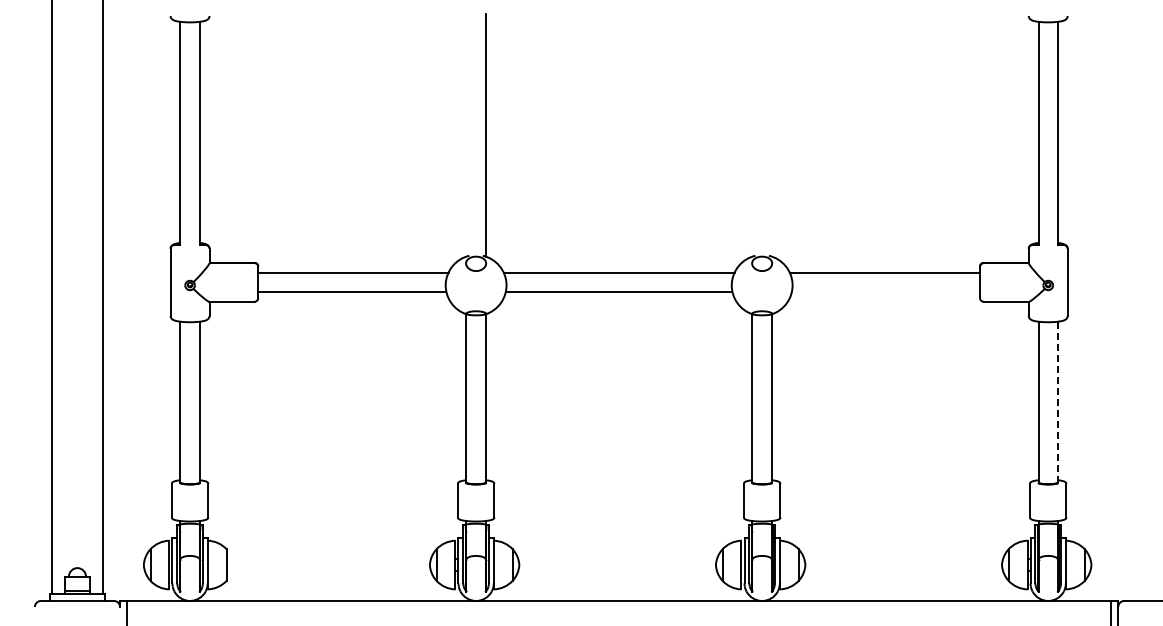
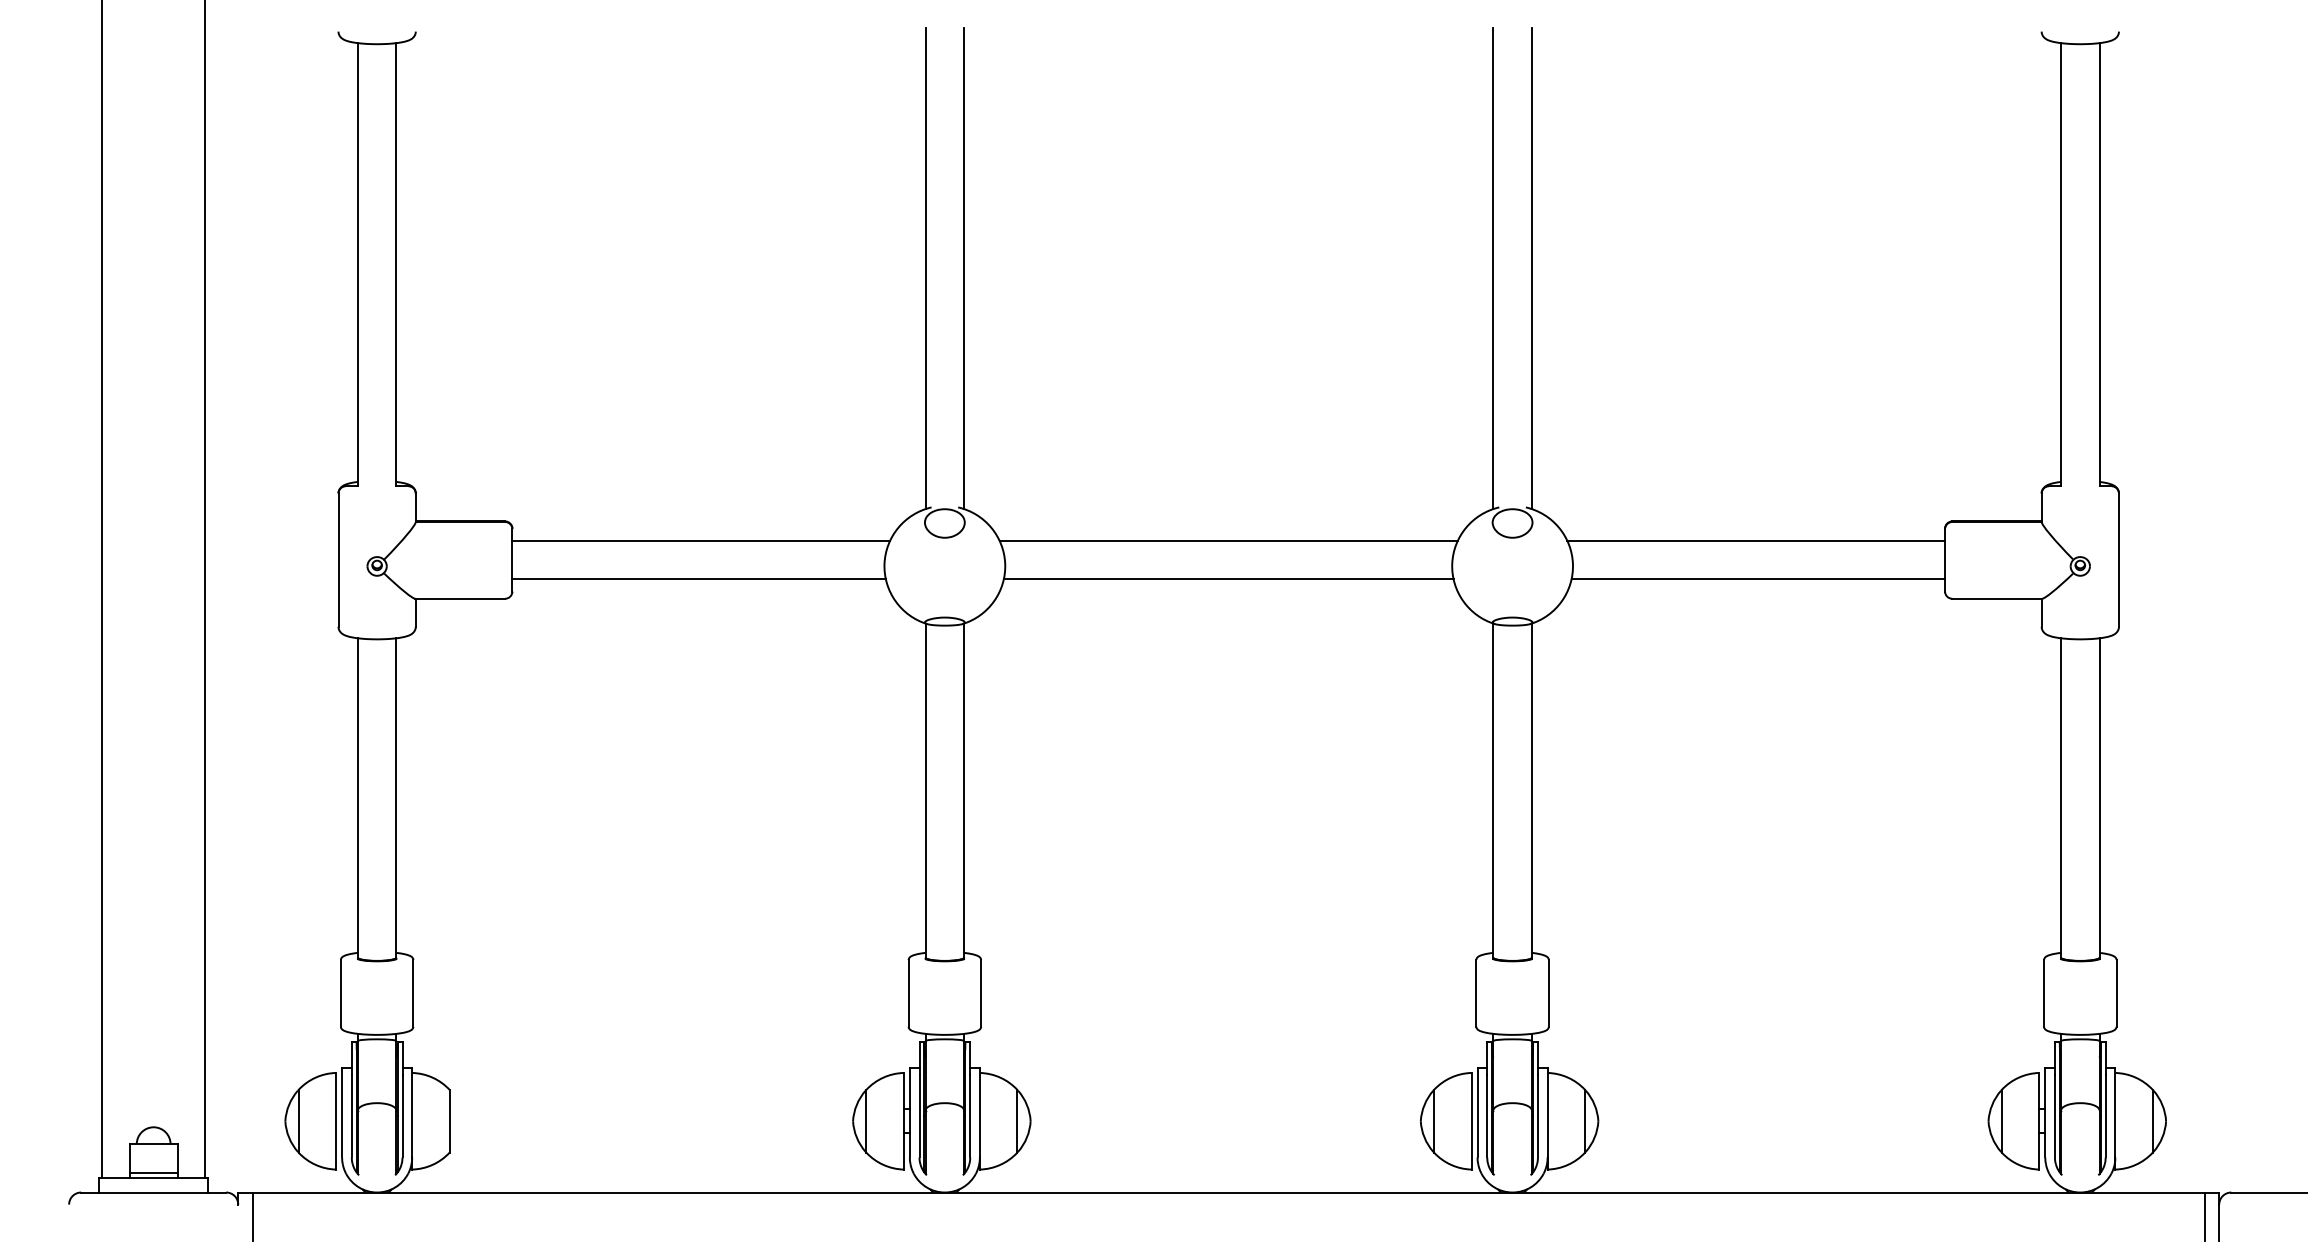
line: (466, 135) -> (925, 268), added
line: (752, 135) -> (1493, 268), added
line: (771, 135) -> (1531, 268), added
line: (885, 292) -> (1757, 580), added
line: (1057, 402) -> (2098, 798), dashed -> solid

